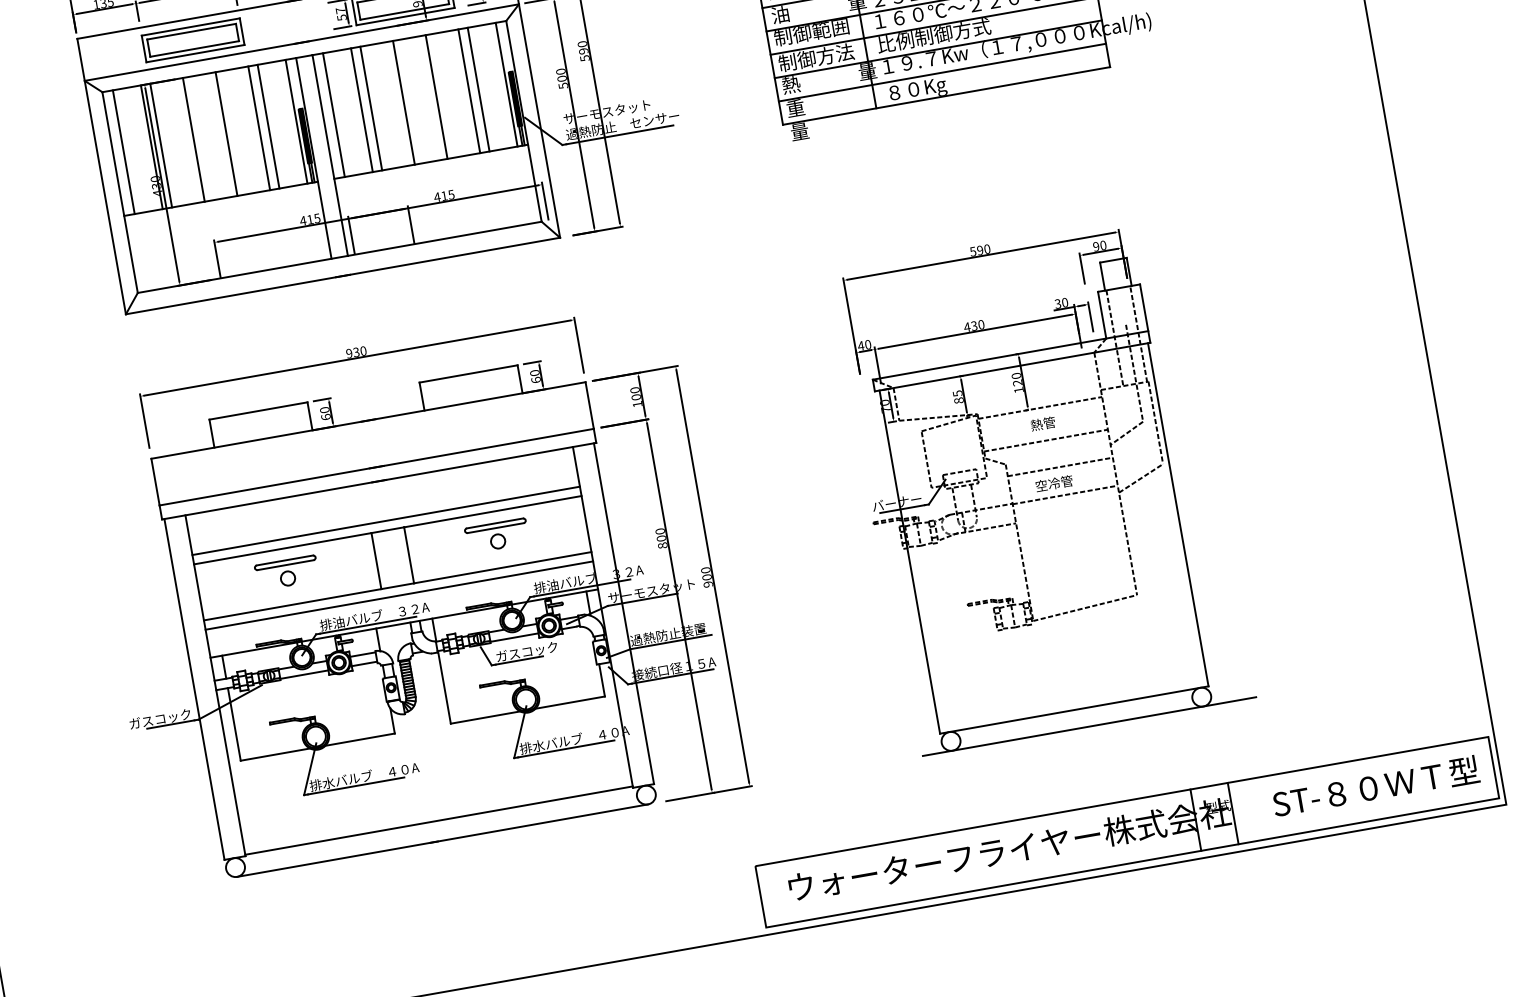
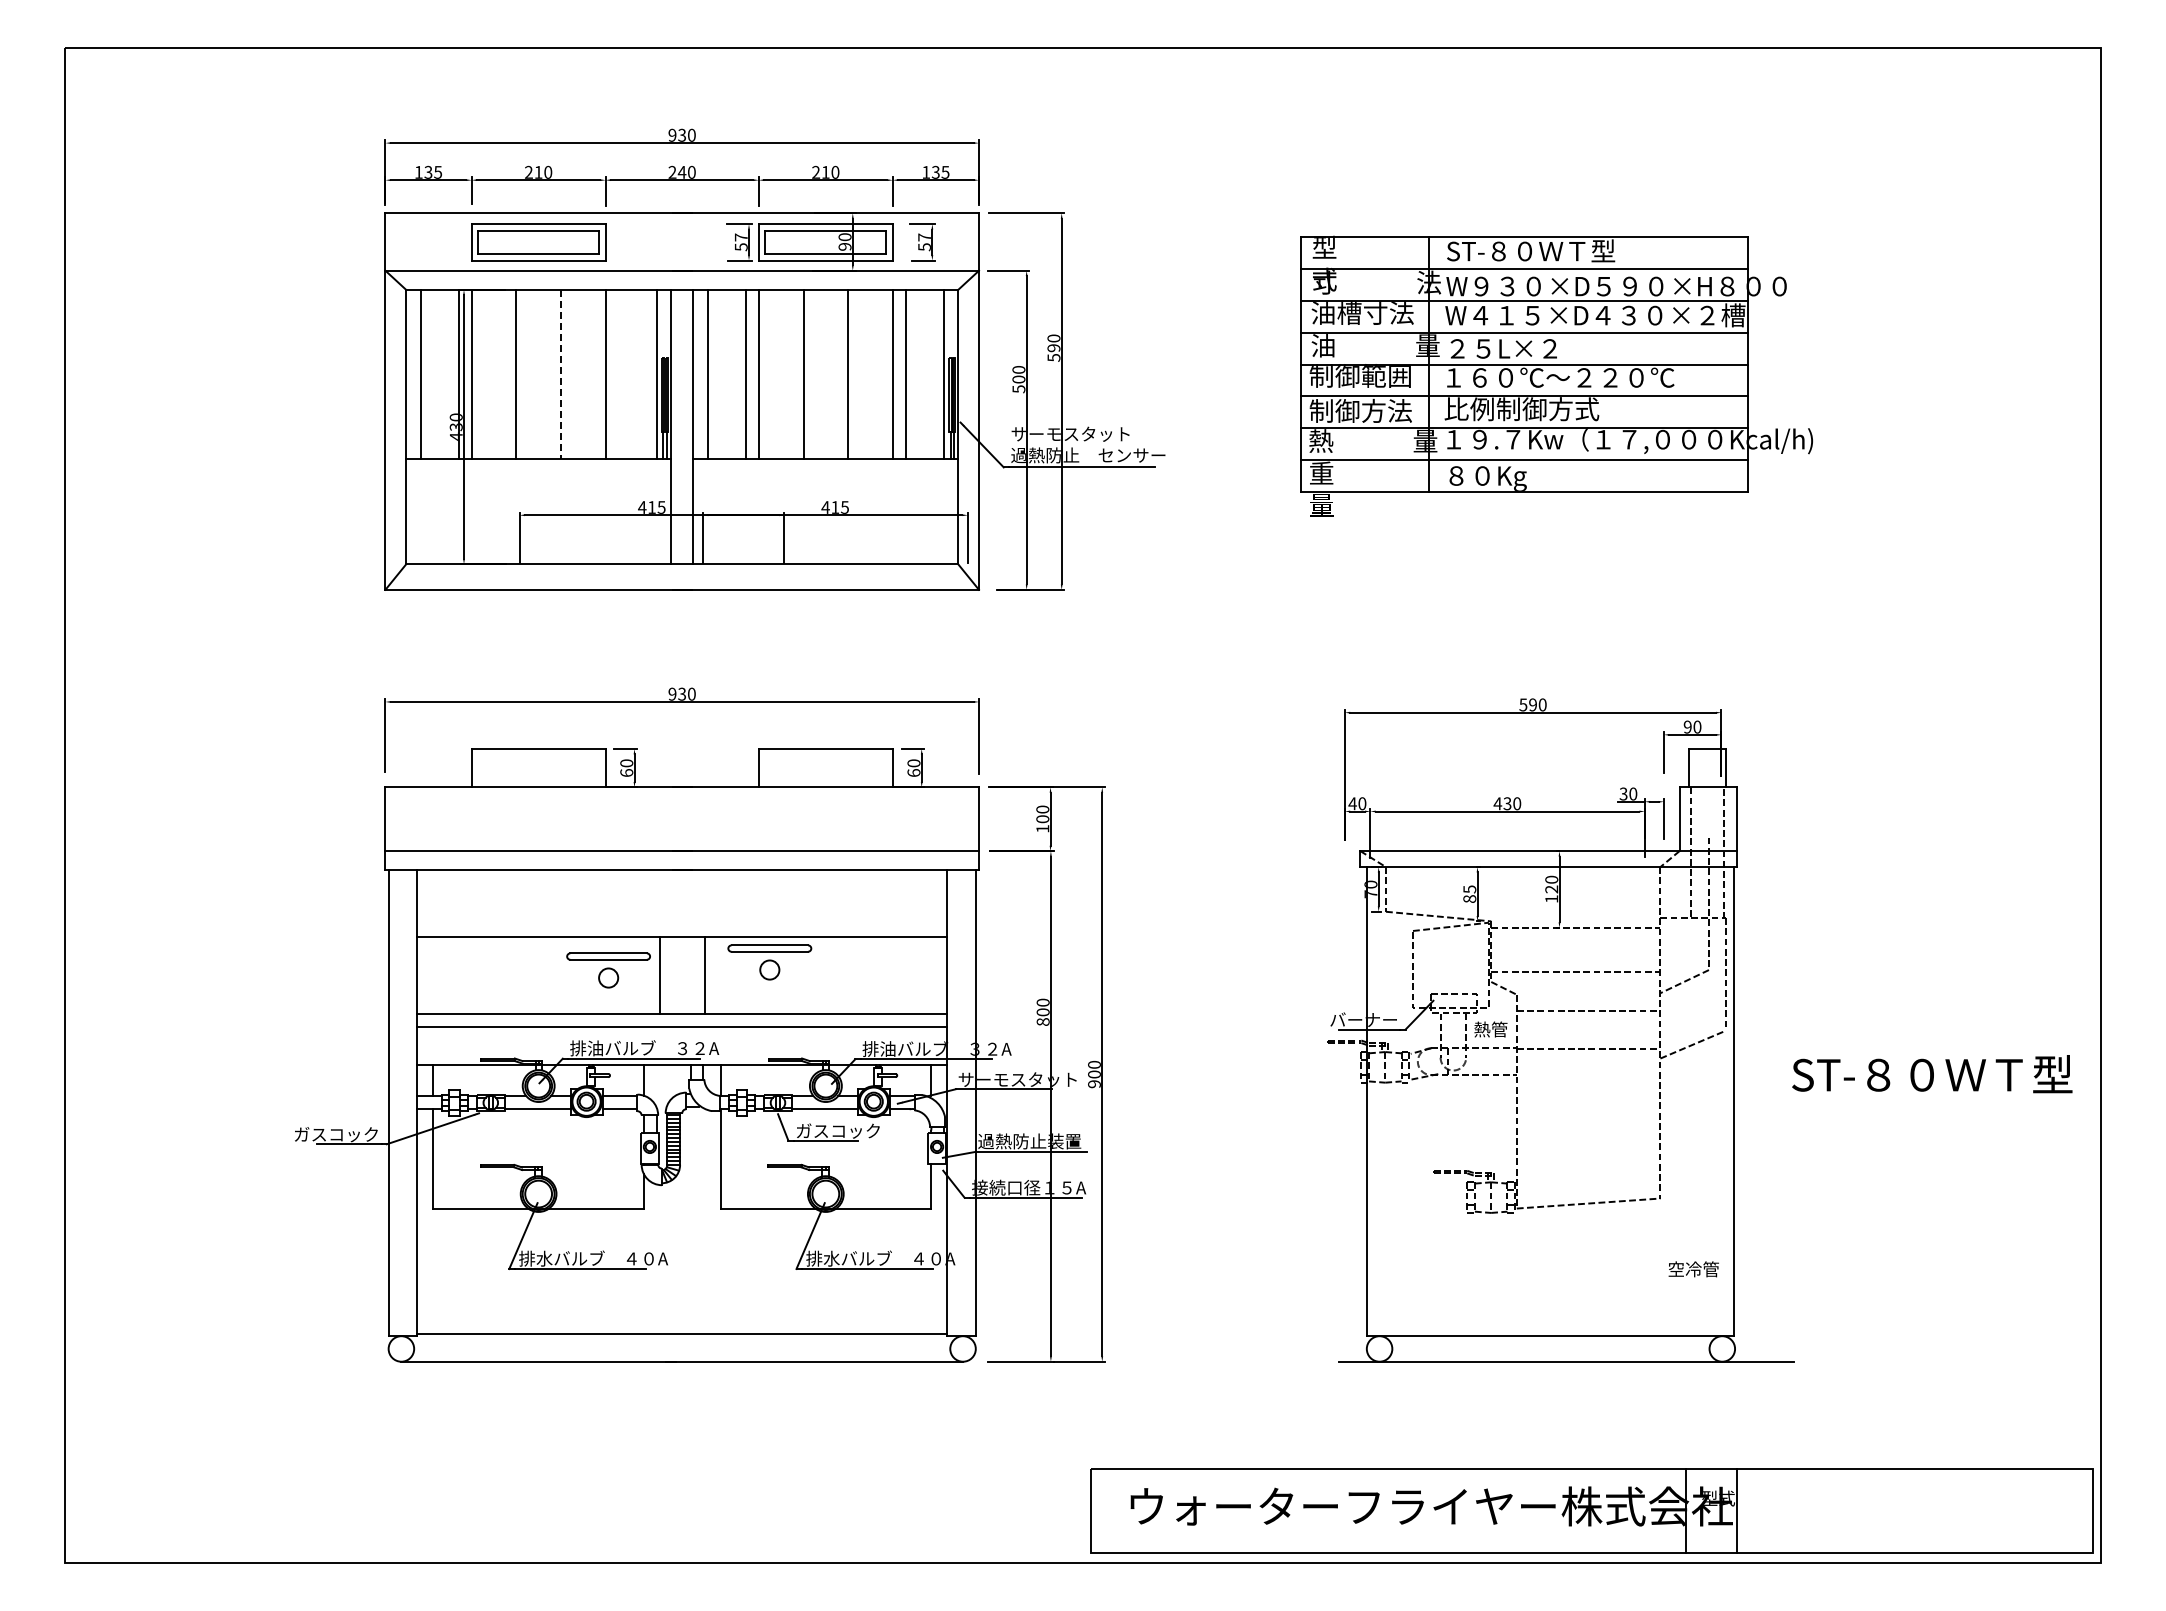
line: (268, 126) -> (618, 374), removed
line: (226, 134) -> (560, 374), solid -> dashed
text: (1042, 423) -> (1490, 1029), moved
text: (1054, 483) -> (1693, 1269), moved
line: (386, 520) -> (682, 924), removed
part: (496, 536) -> (769, 962), moved
part: (286, 573) -> (608, 970), moved
text: (1376, 786) -> (1932, 1074), moved

